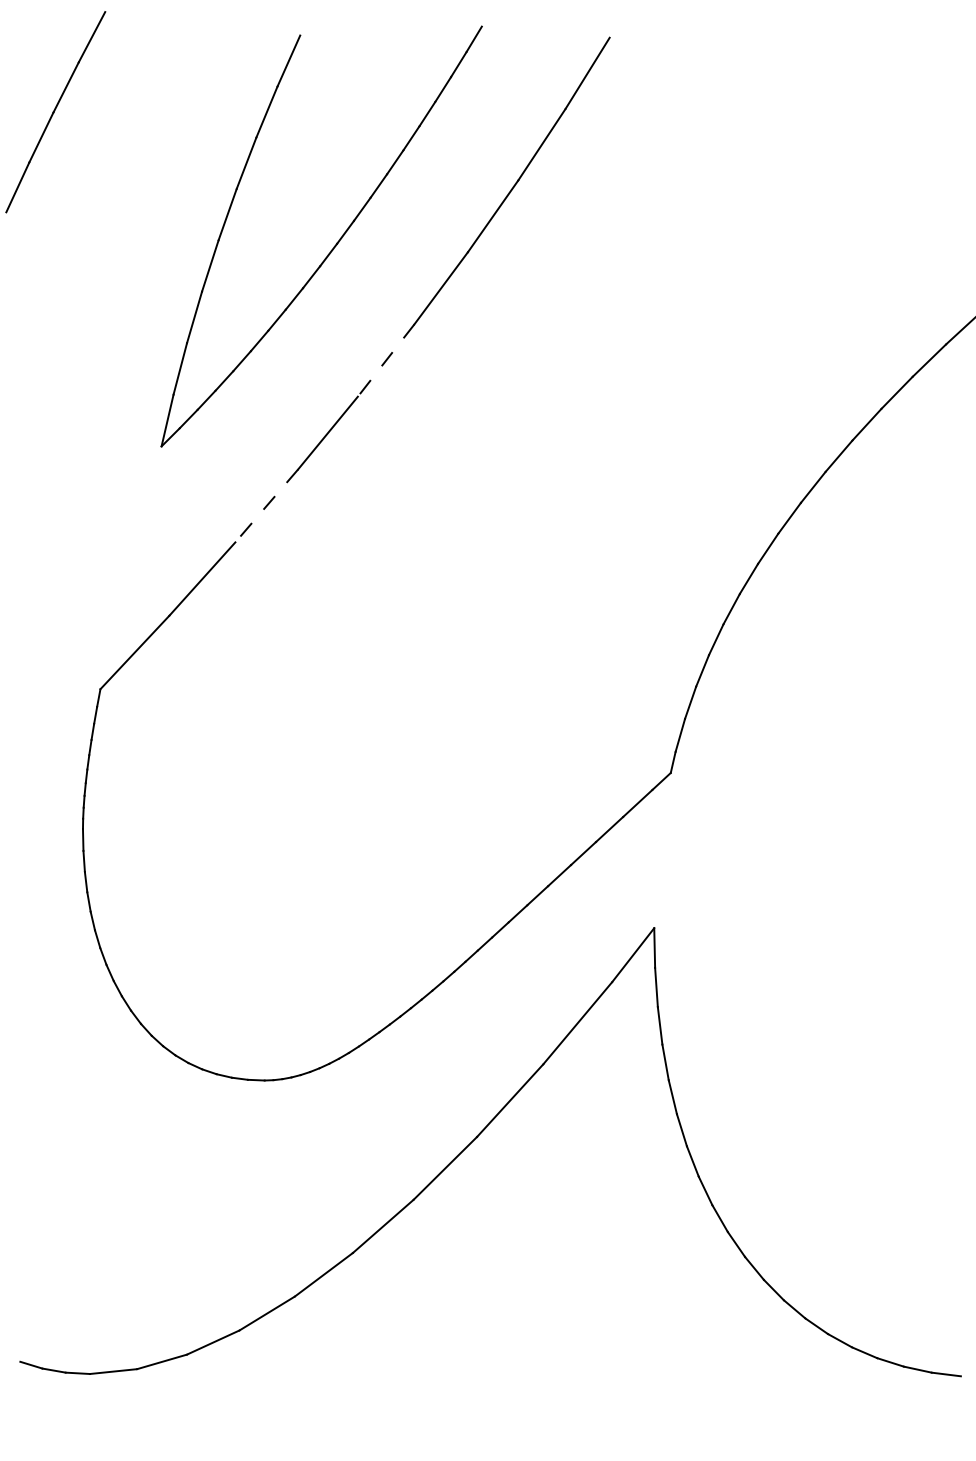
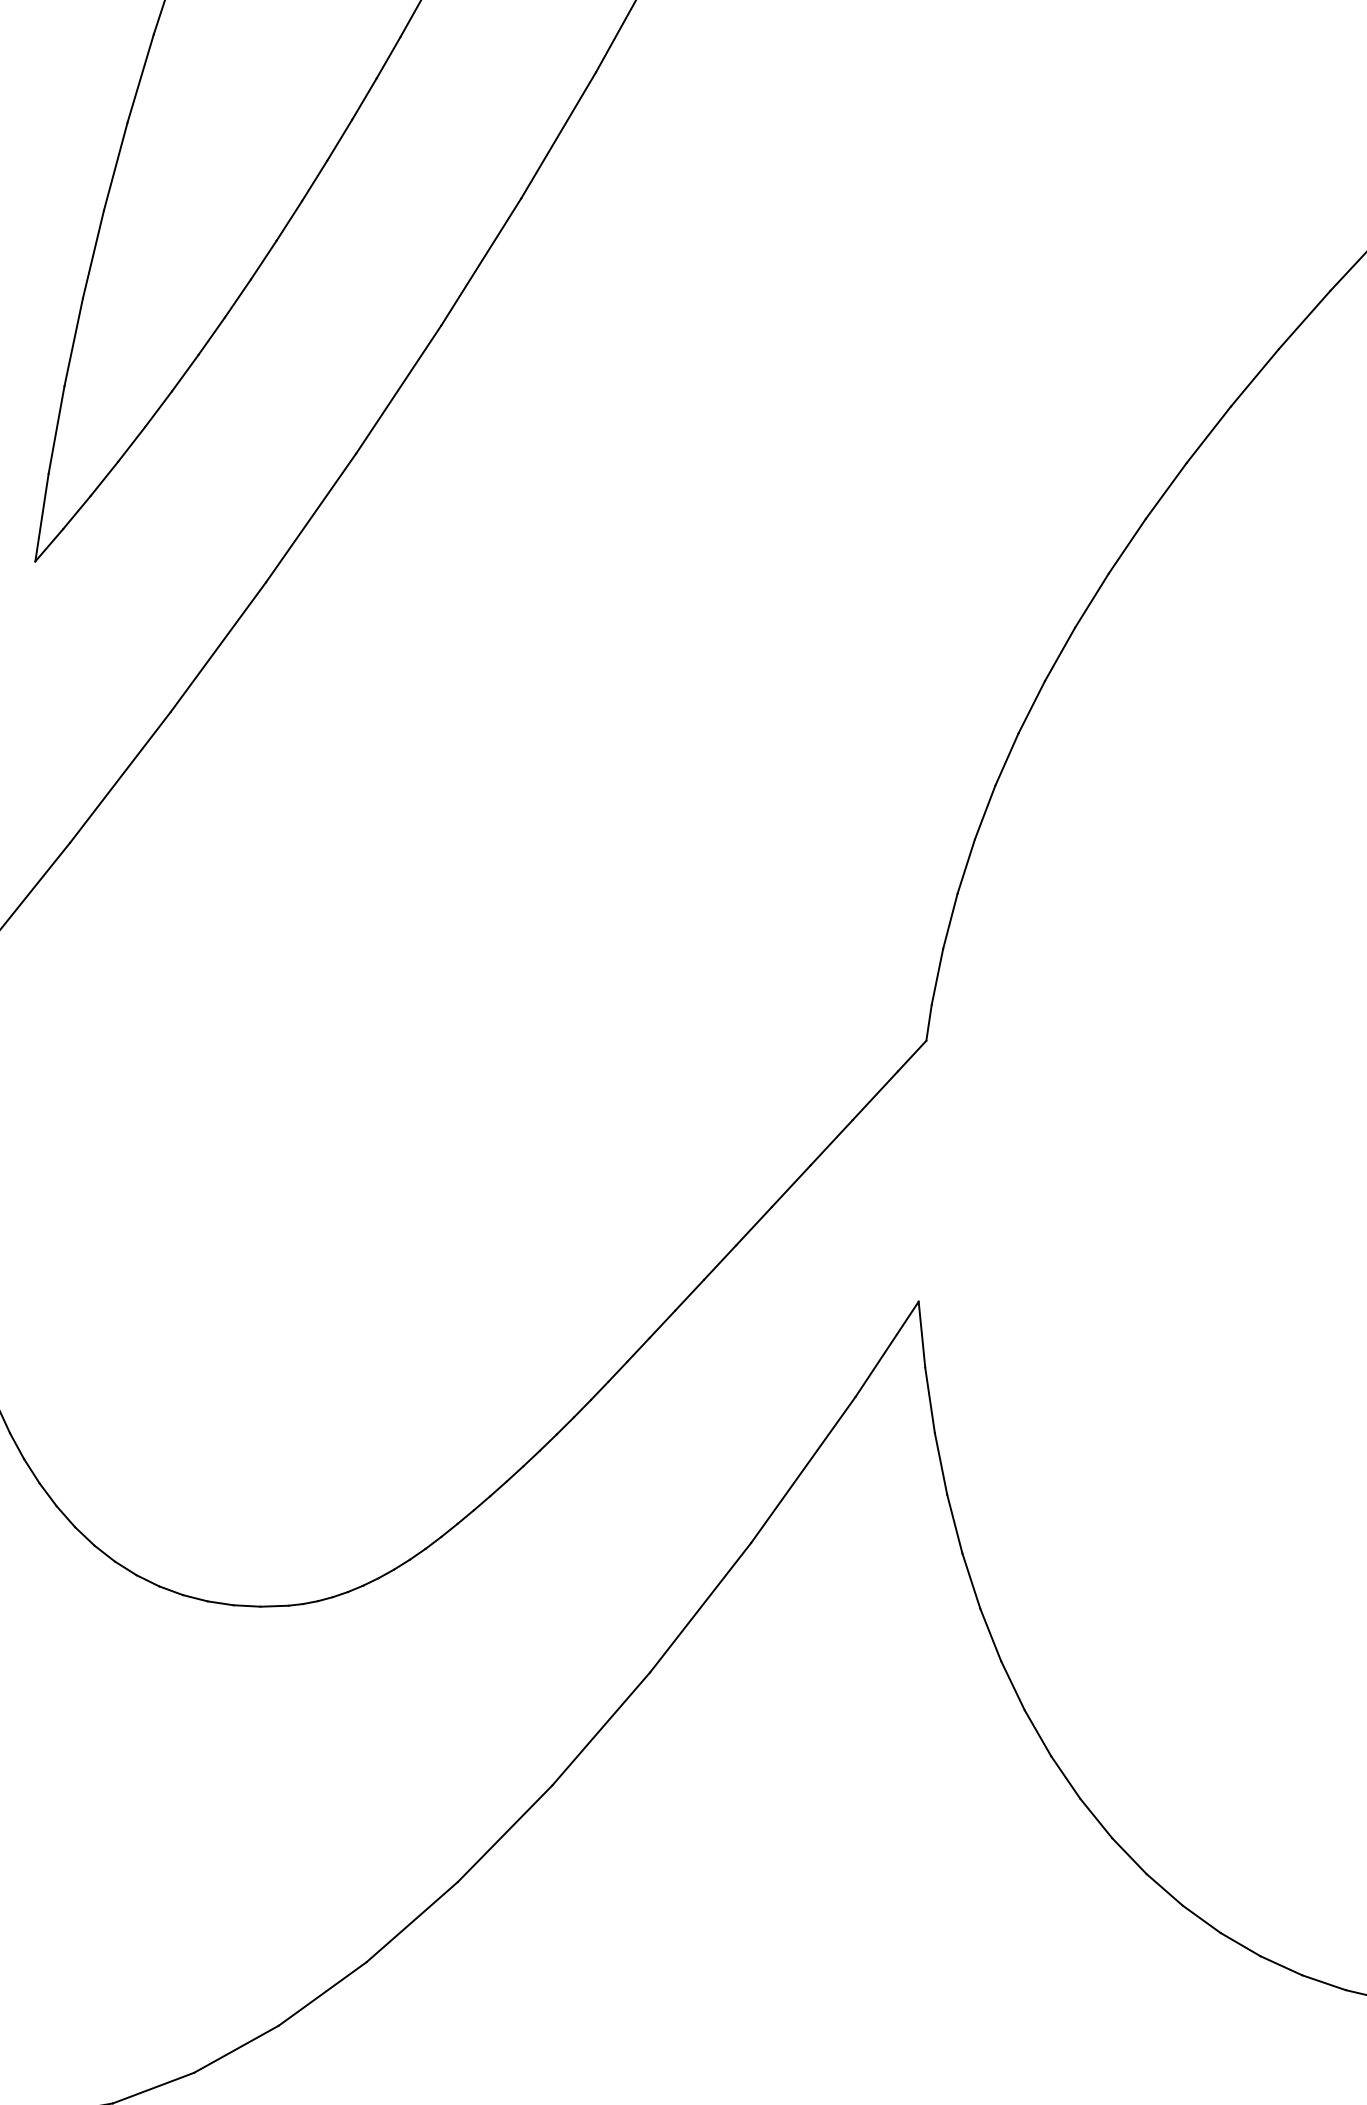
line: (386, 360) -> (399, 389), dashed -> solid
line: (266, 506) -> (217, 648), dashed -> solid

